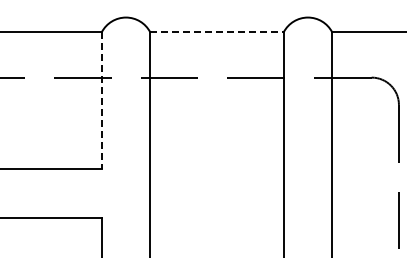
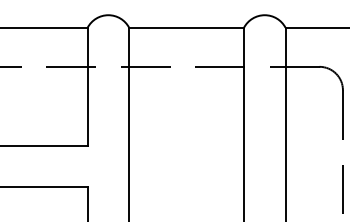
line: (217, 32) -> (187, 28), dashed -> solid
line: (101, 100) -> (87, 86), dashed -> solid

